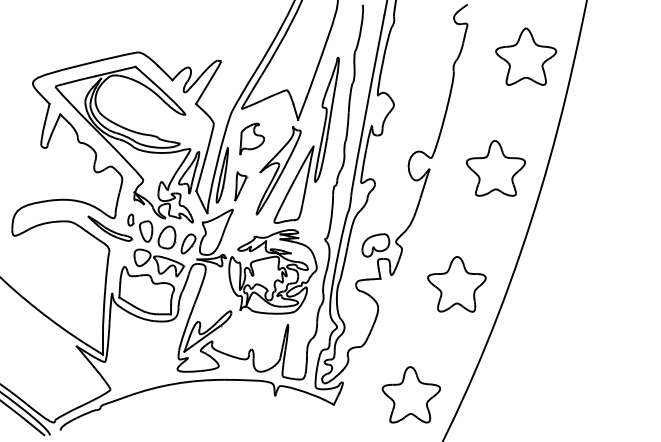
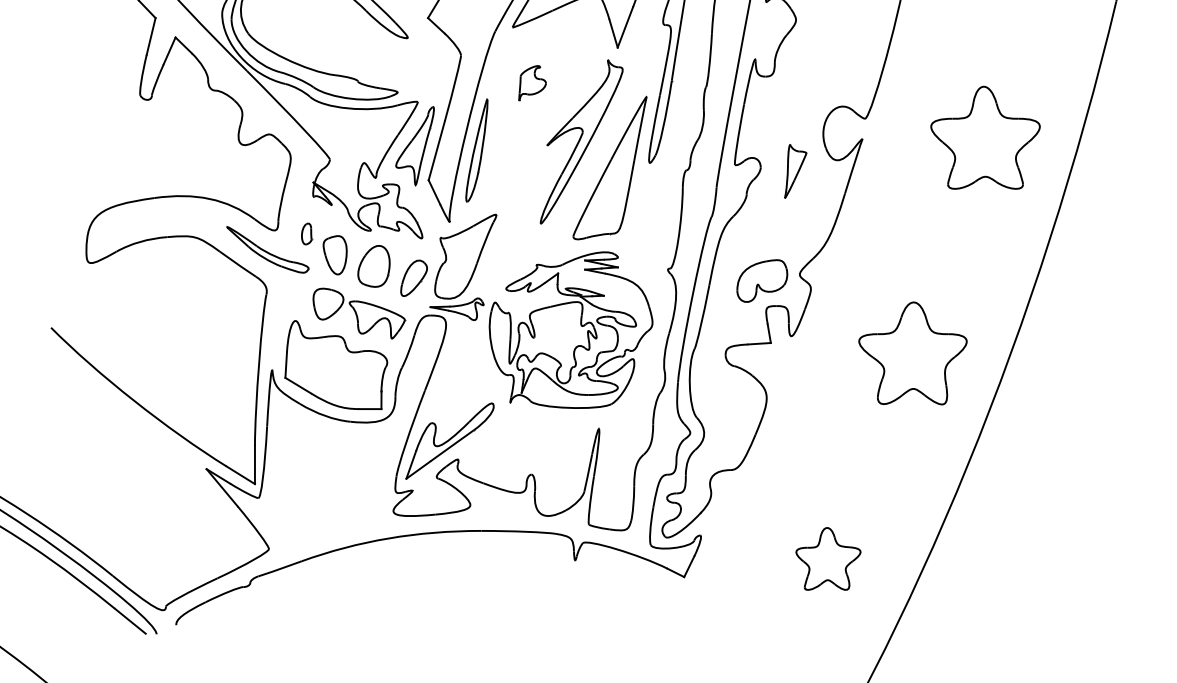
part: (252, 138) -> (532, 82), size x0.6
part: (241, 186) -> (796, 171), moved
part: (411, 394) -> (828, 558), size x0.6

